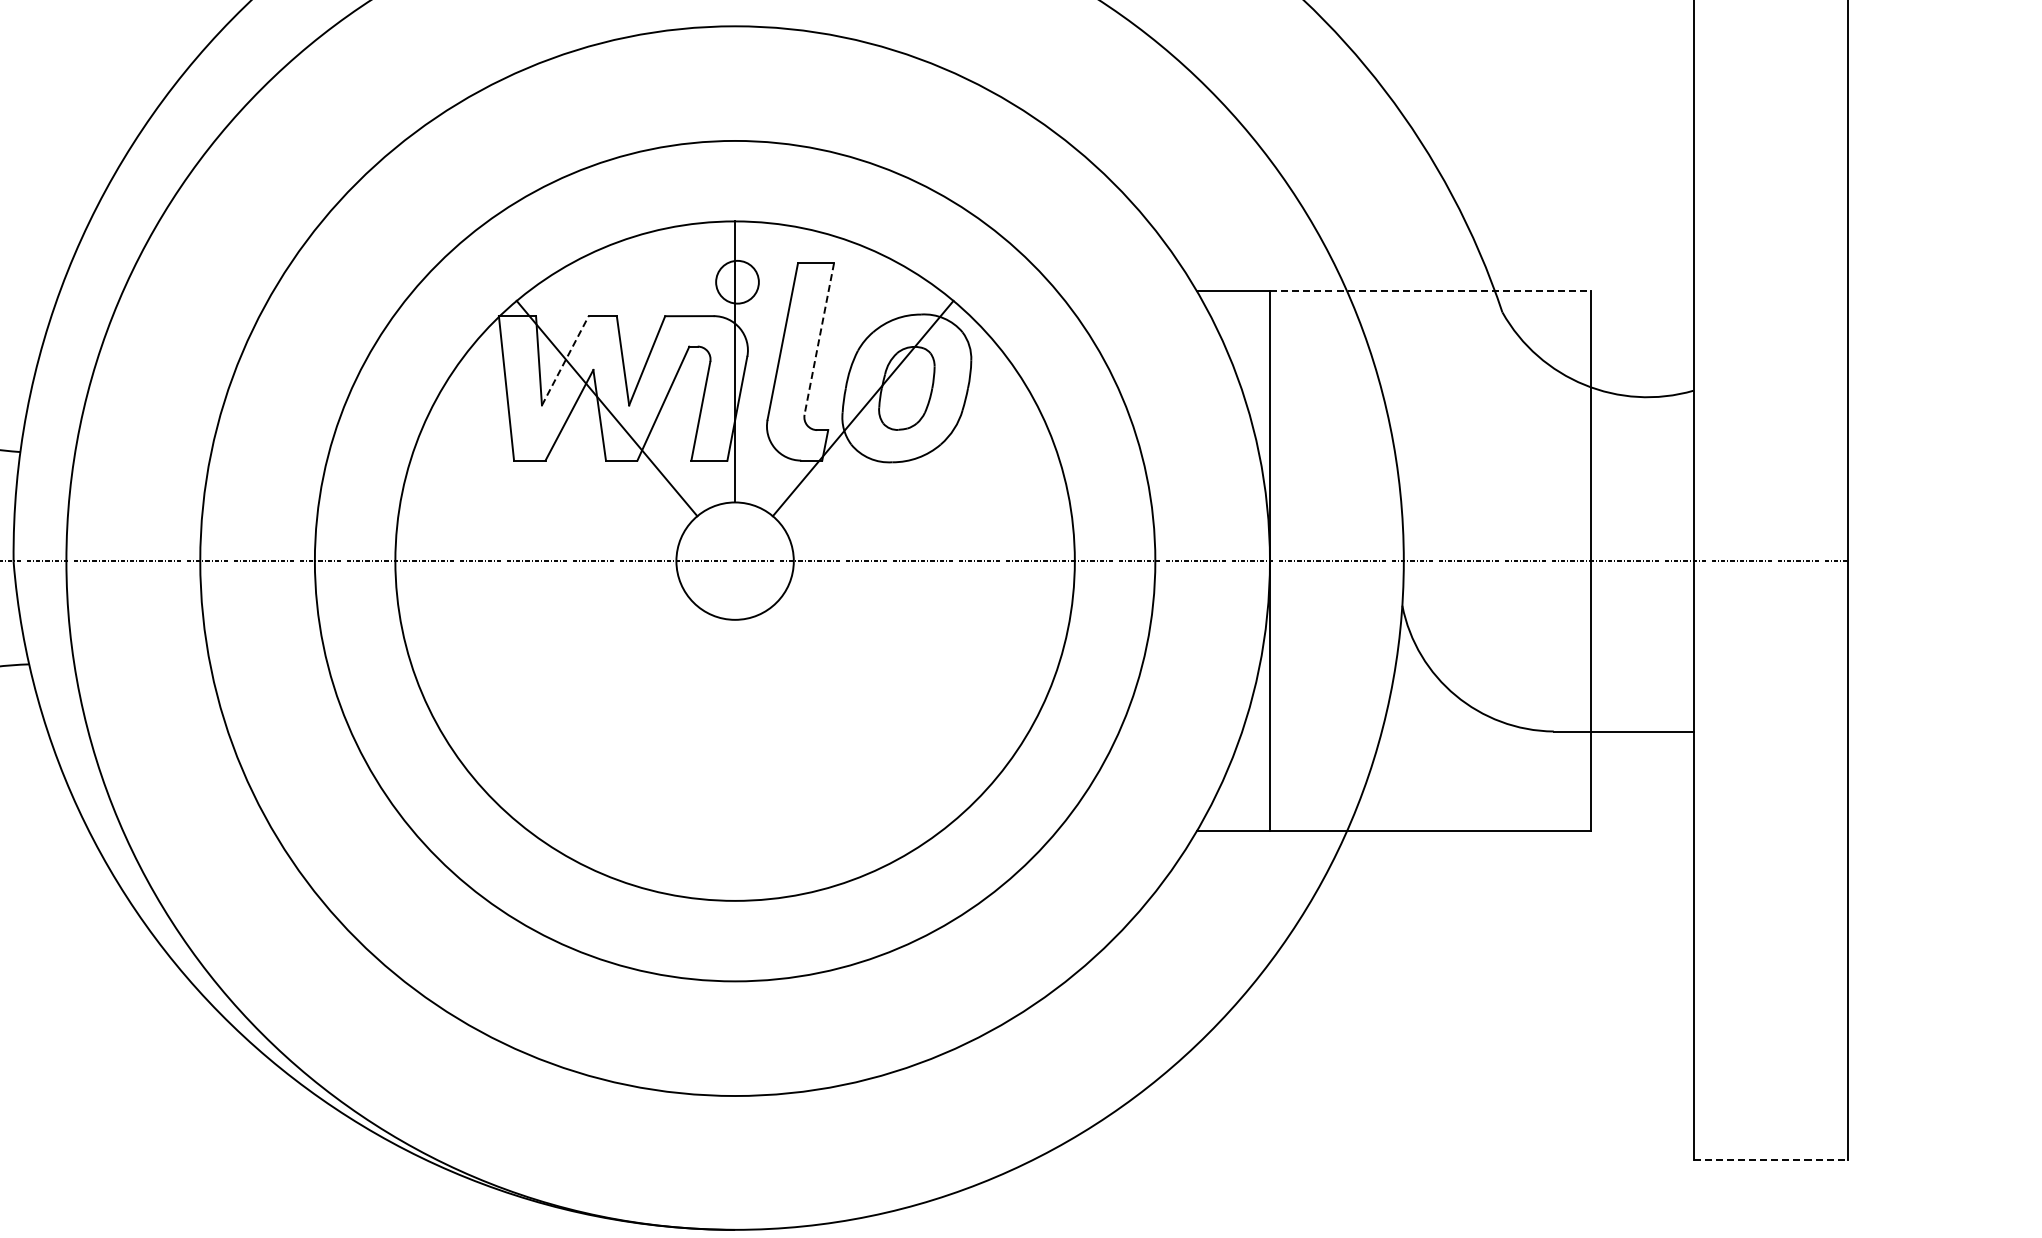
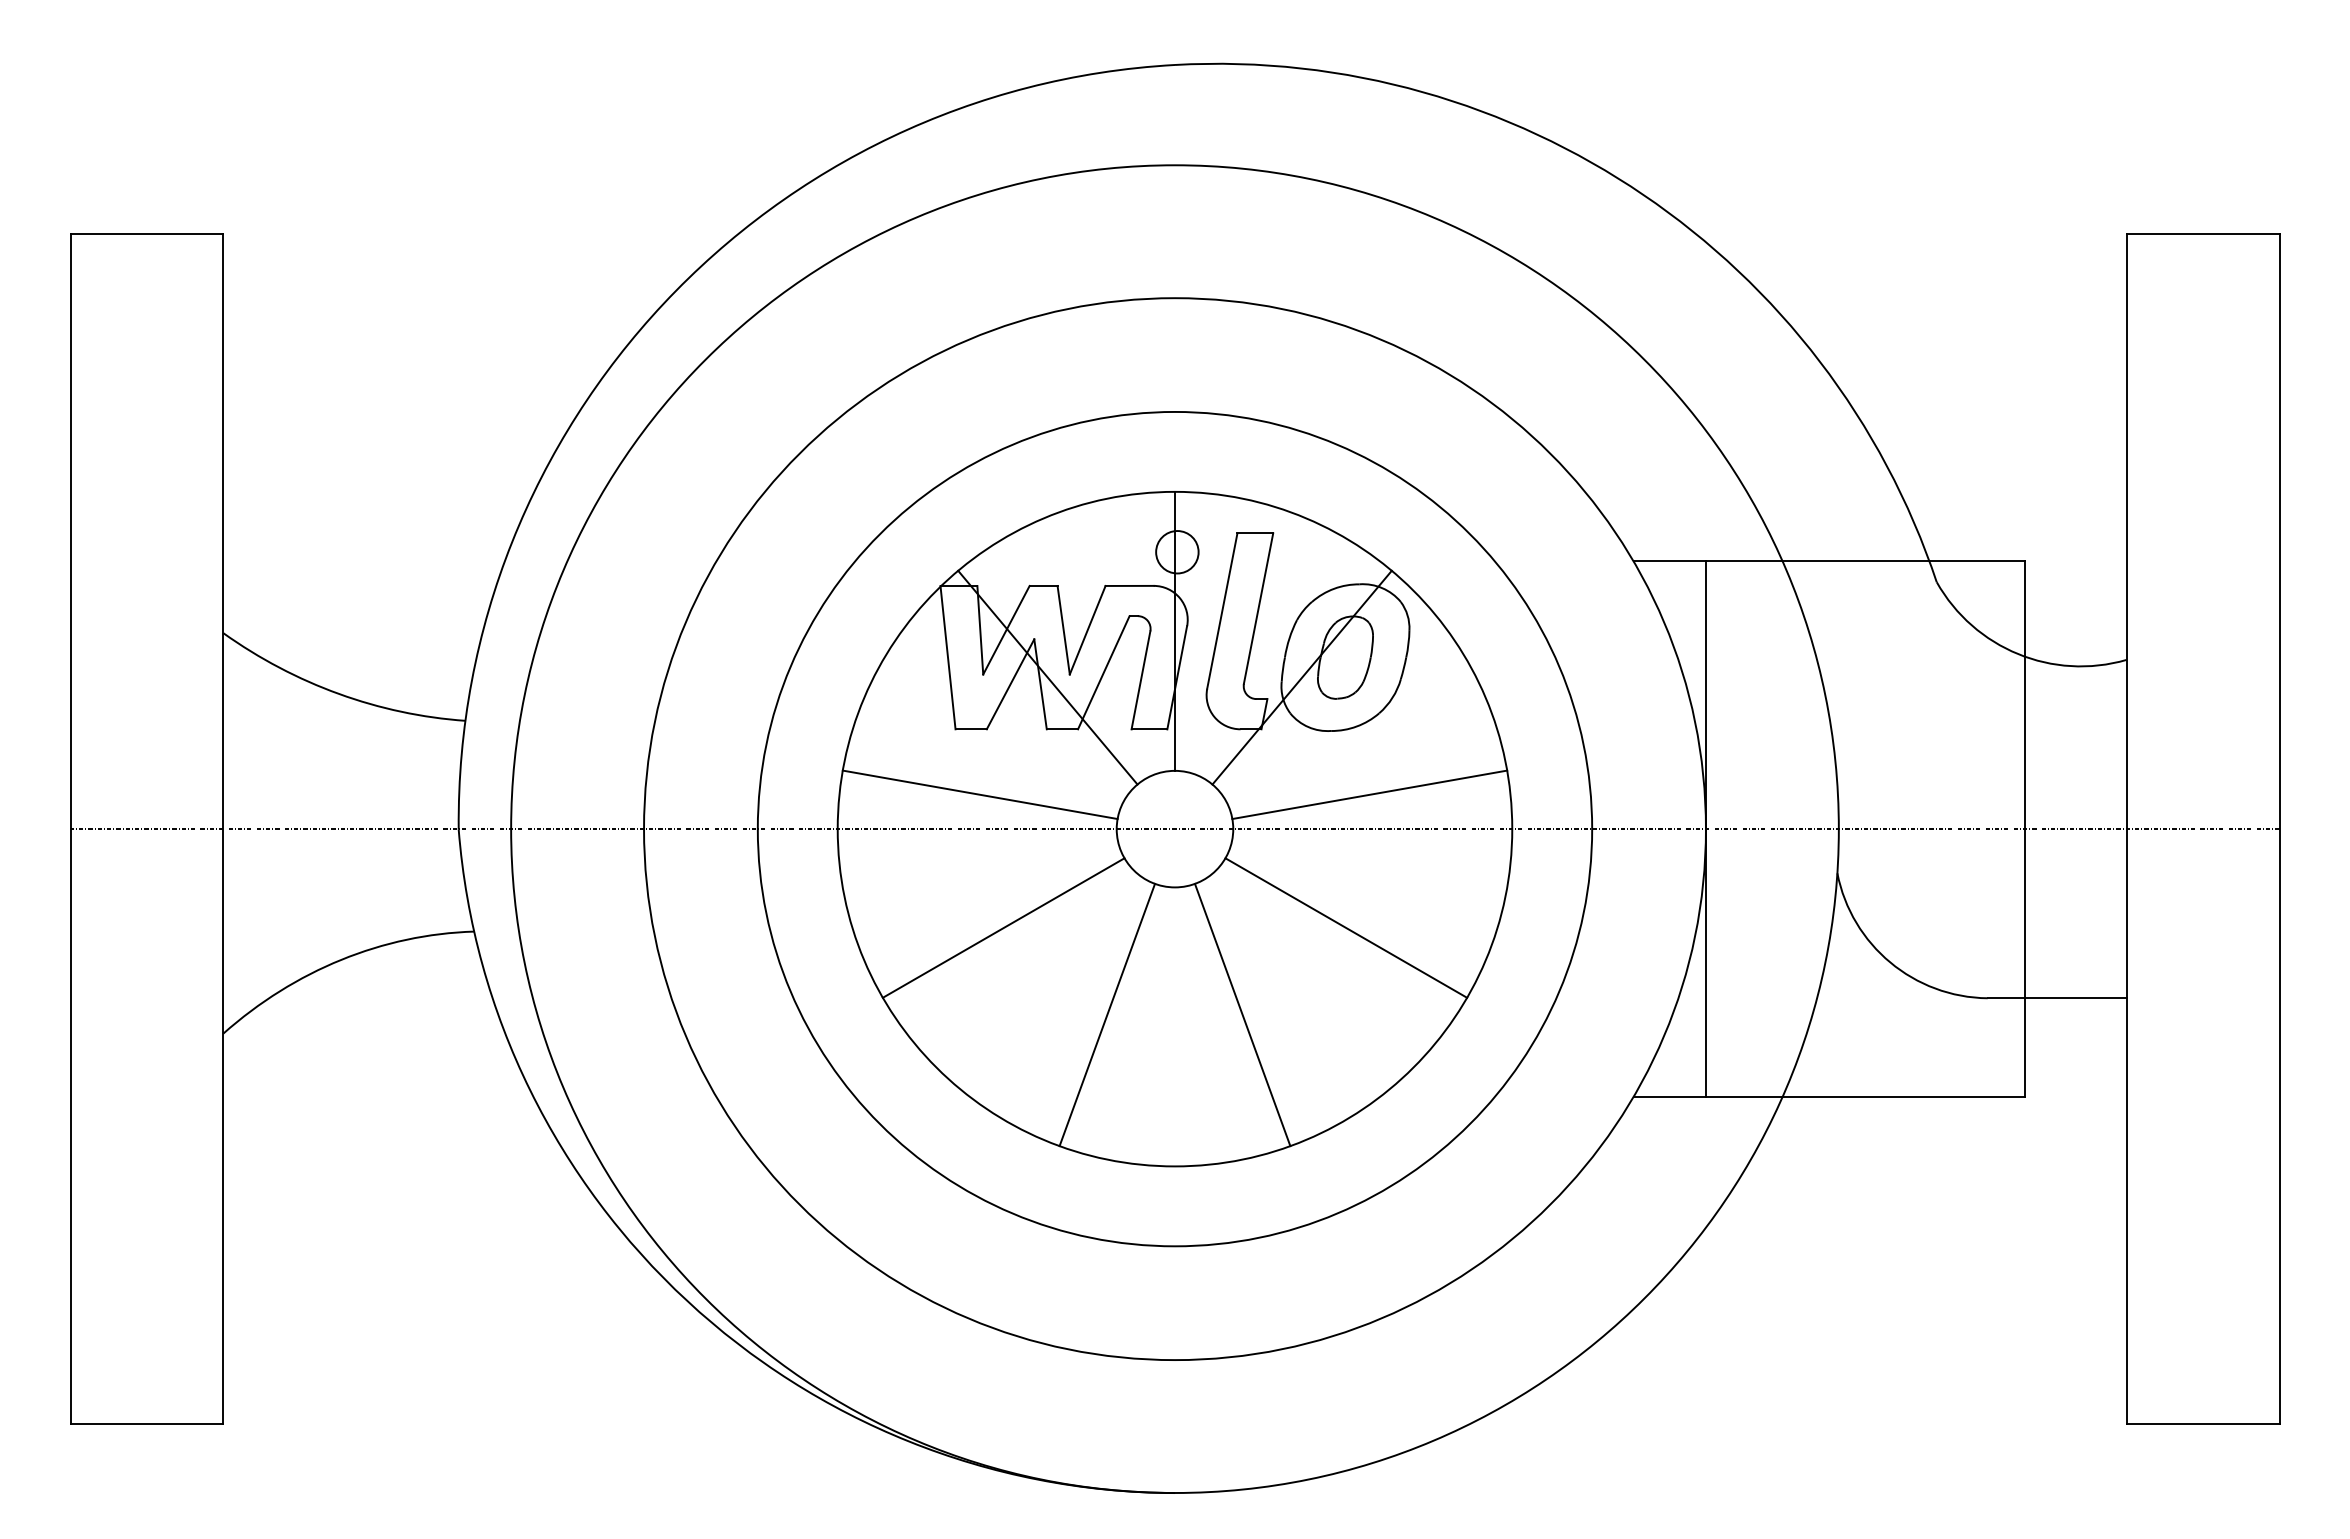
line: (1430, 291) -> (1865, 561), dashed -> solid
line: (819, 338) -> (1258, 608), dashed -> solid
line: (565, 361) -> (1006, 630), dashed -> solid
line: (538, 526) -> (979, 794), added
line: (931, 526) -> (1369, 794), added
line: (562, 660) -> (1003, 927), added
line: (907, 660) -> (1346, 927), added
line: (667, 747) -> (1107, 1014), added
line: (803, 747) -> (1242, 1014), added
line: (1771, 1159) -> (2203, 1423), dashed -> solid

